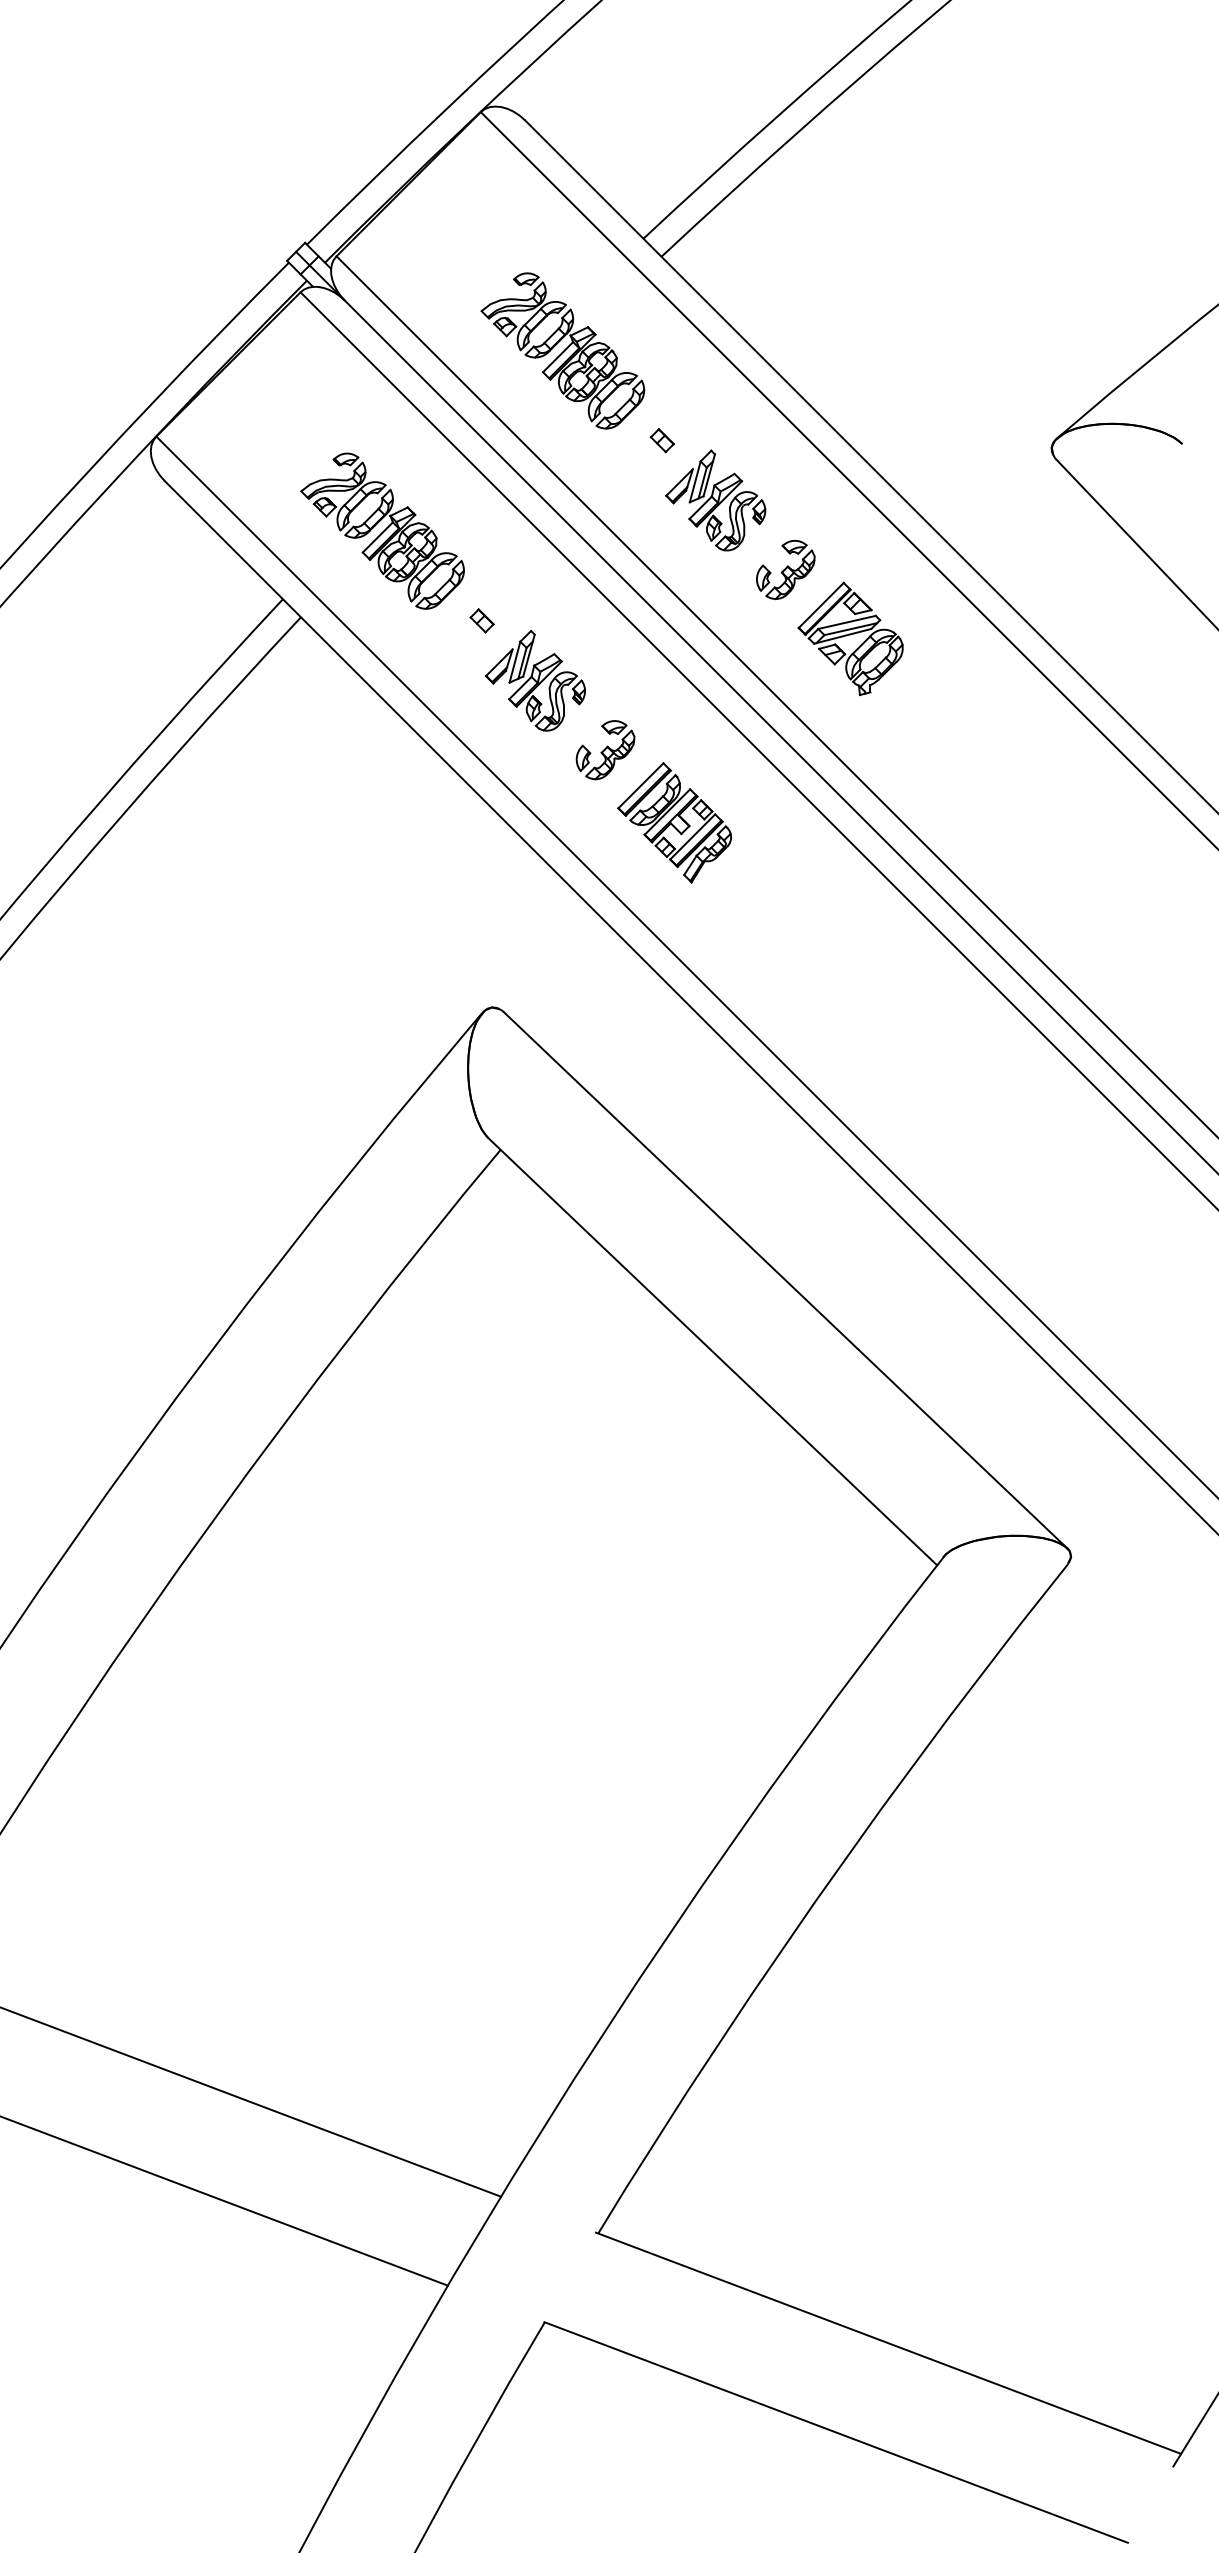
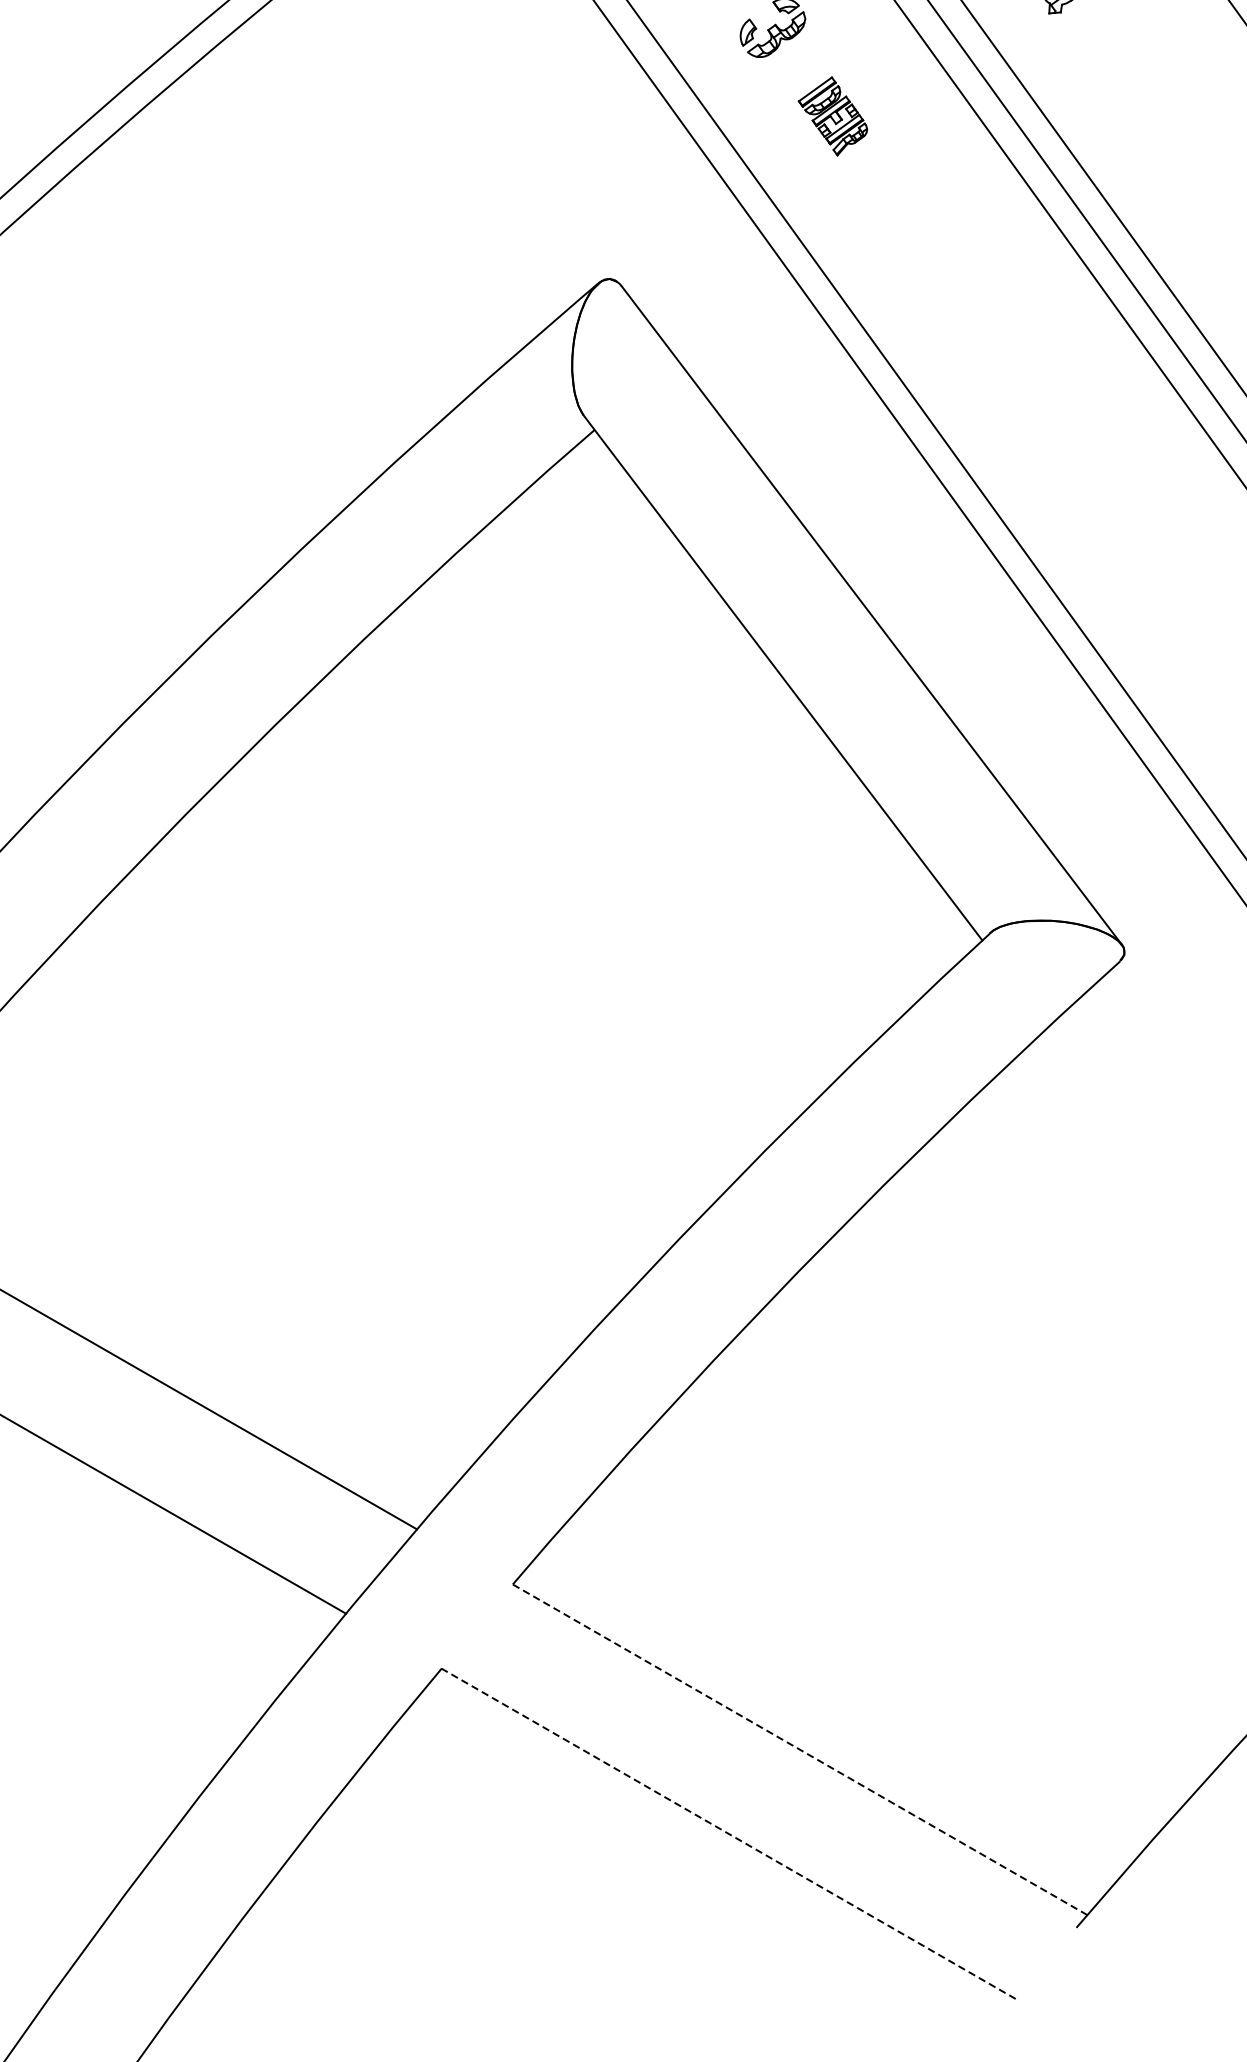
part: (674, 822) -> (832, 115), size x0.6
line: (888, 2343) -> (798, 1749), solid -> dashed
line: (836, 2432) -> (729, 1833), solid -> dashed

